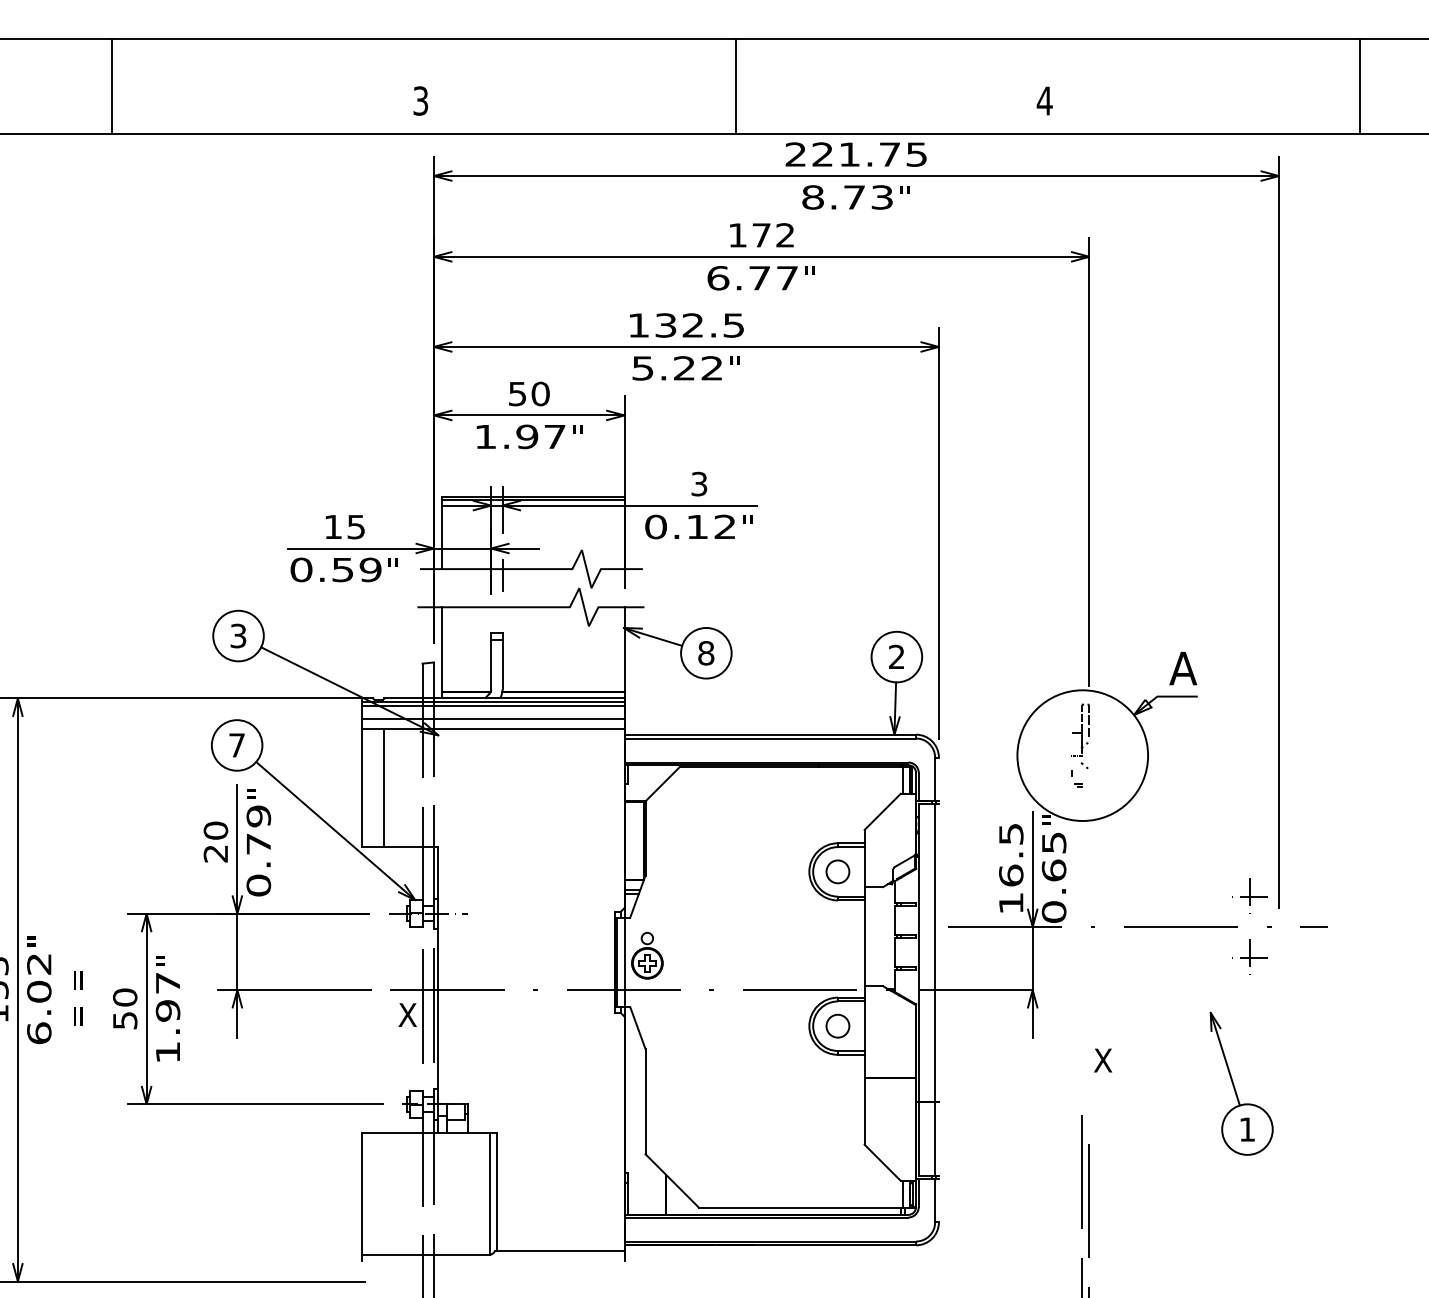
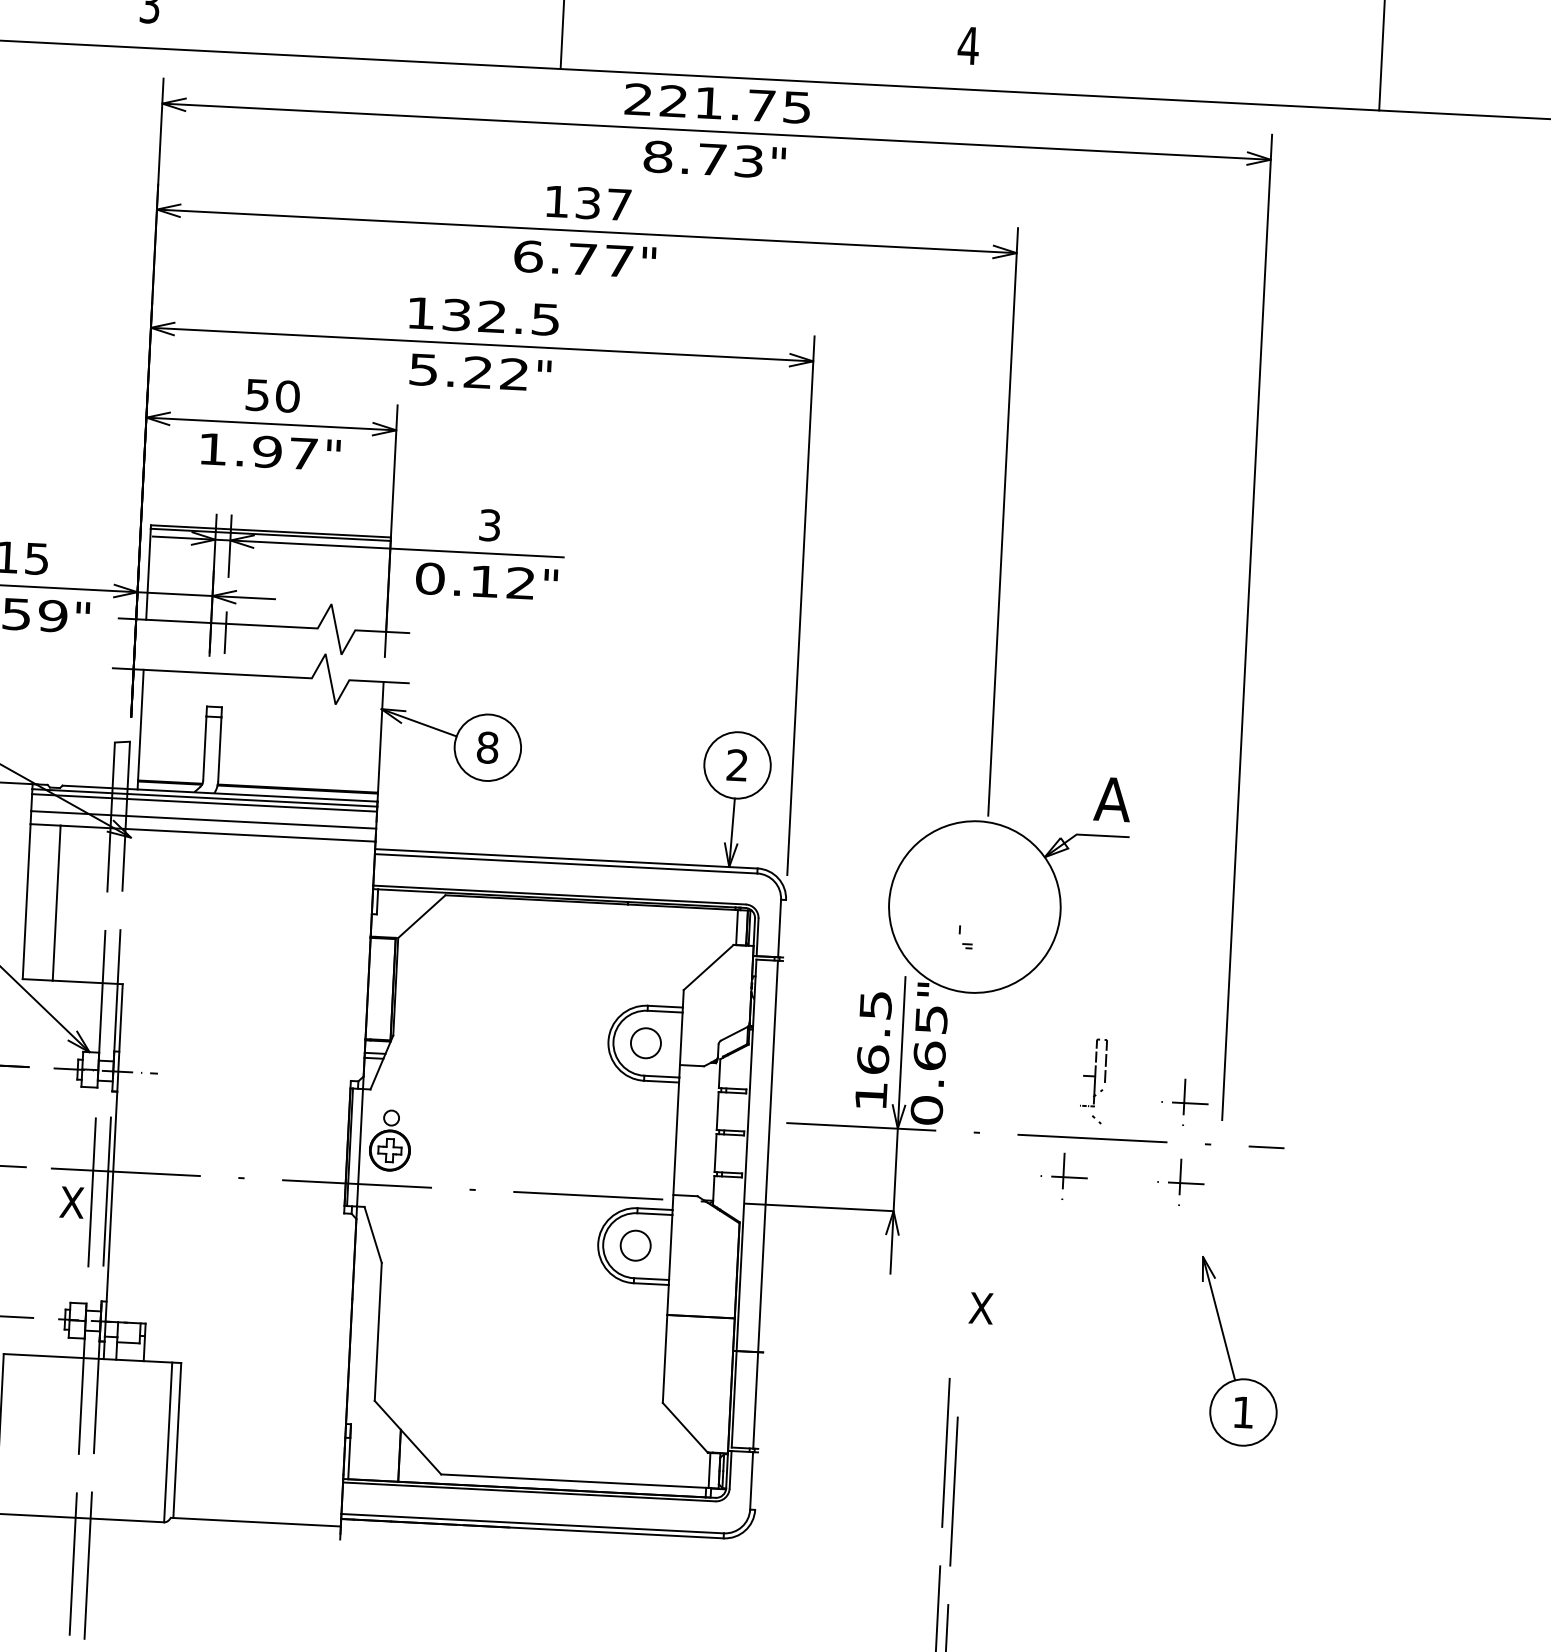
text: (773, 235) -> (603, 204), 172 -> 137
part: (1080, 736) -> (1093, 1081), moved
part: (1160, 956) -> (1063, 1175), added
part: (1234, 1084) -> (1229, 1352), moved

